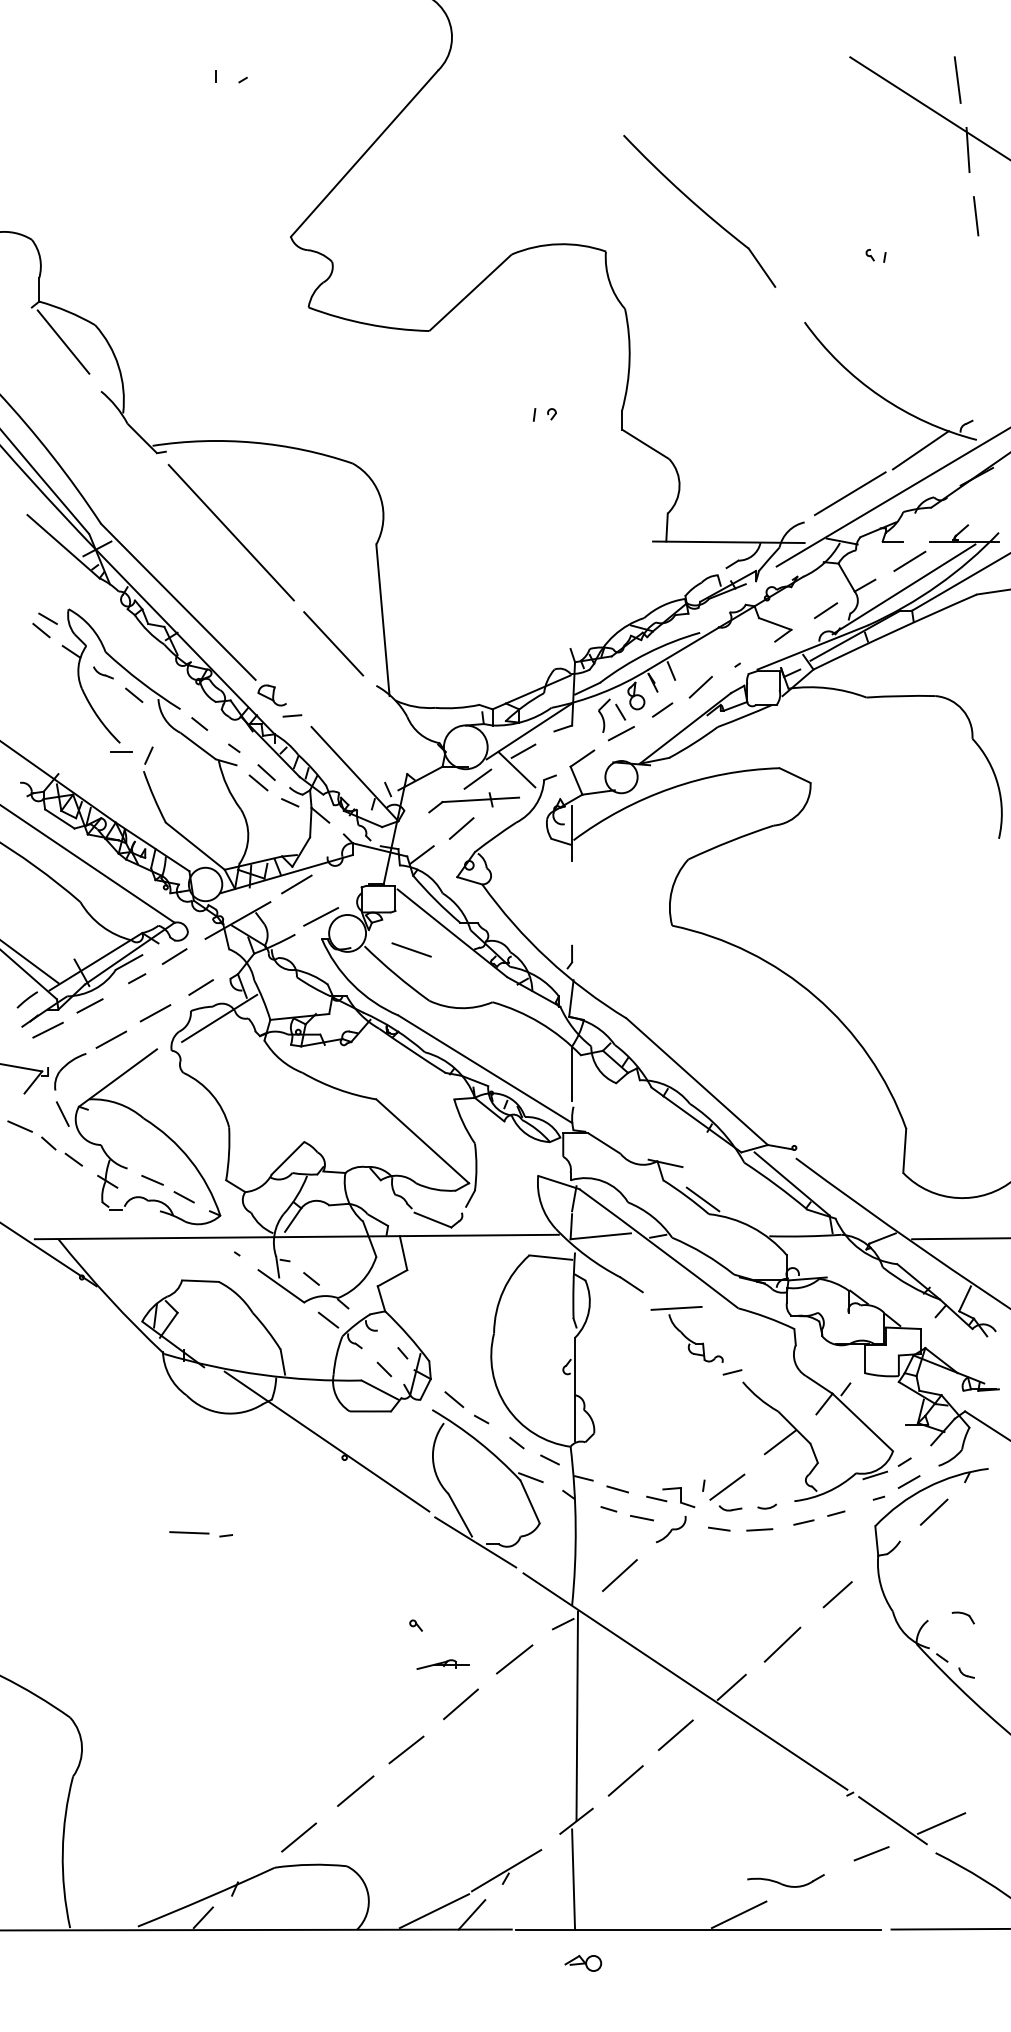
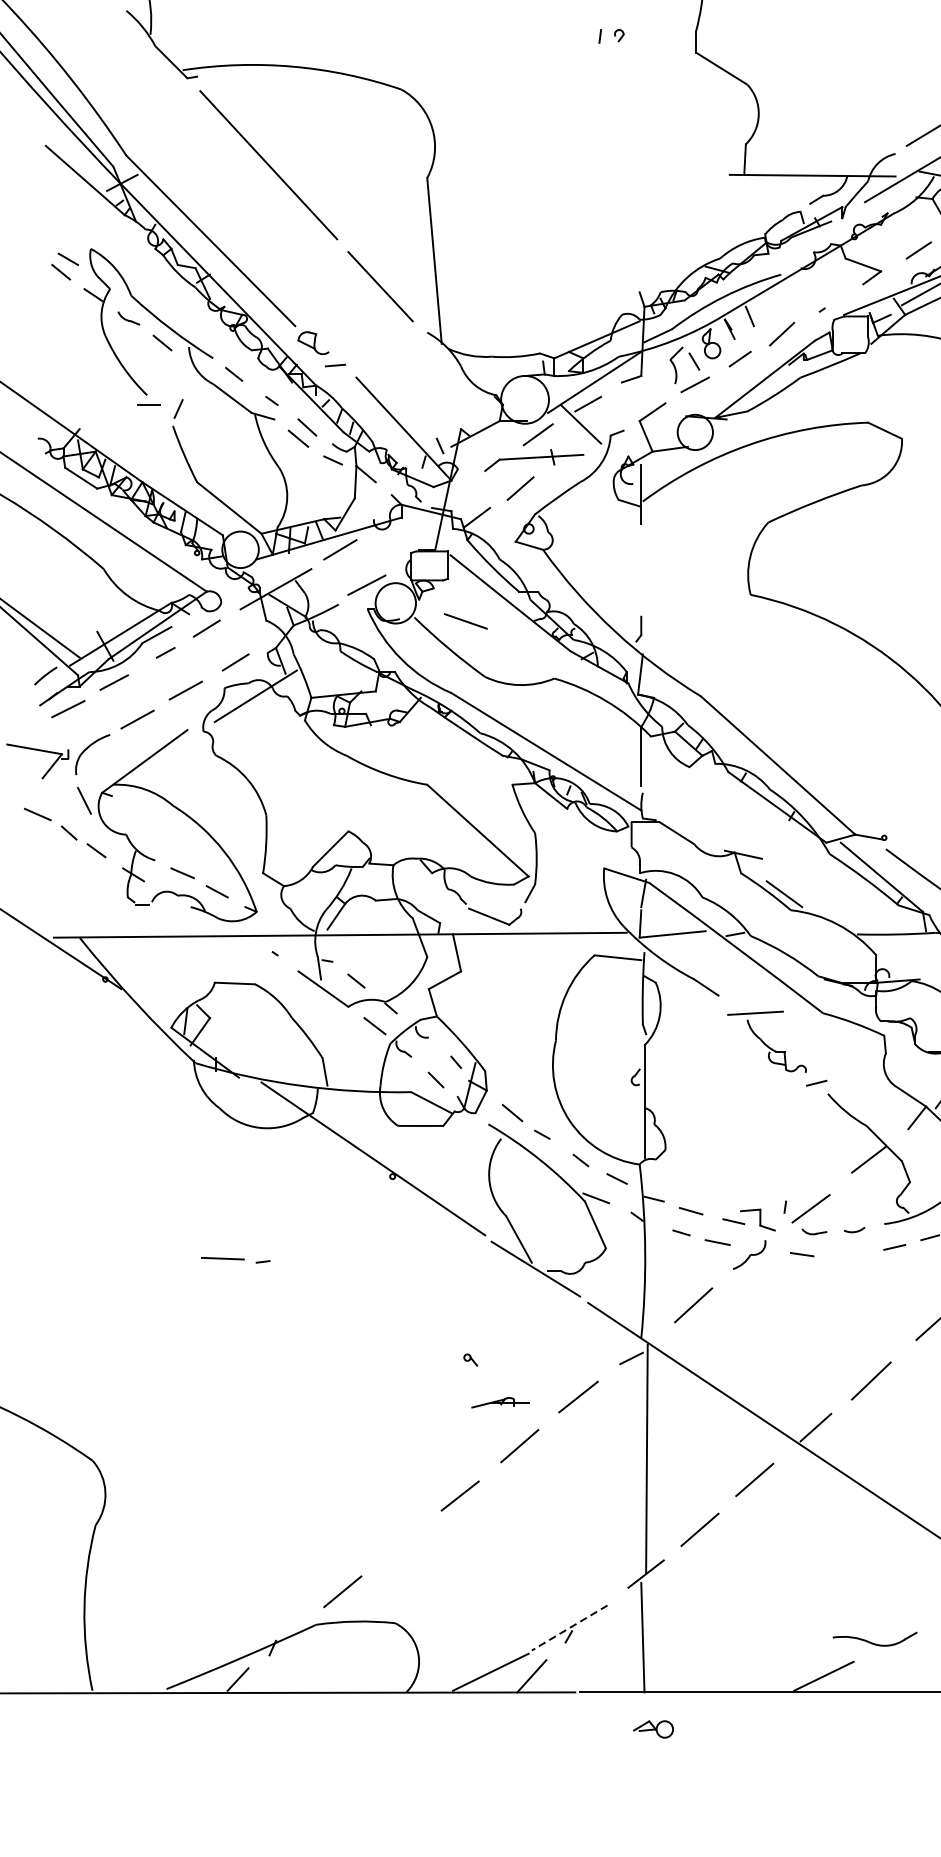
line: (759, 1529) -> (846, 1255), removed
line: (355, 1790) -> (404, 1540), removed
line: (506, 1870) -> (569, 1627), solid -> dashed

